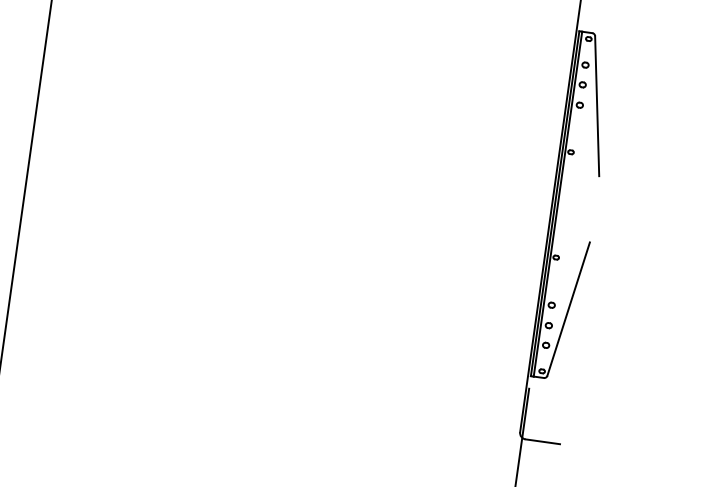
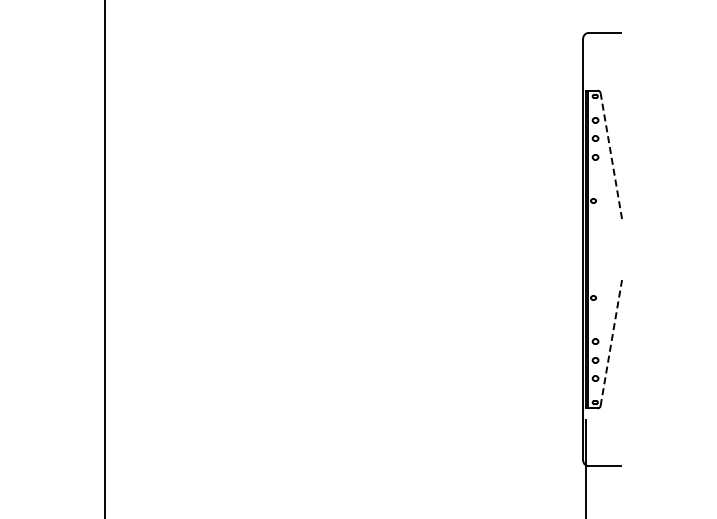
line: (597, 106) -> (611, 156), solid -> dashed
line: (568, 309) -> (611, 343), solid -> dashed

